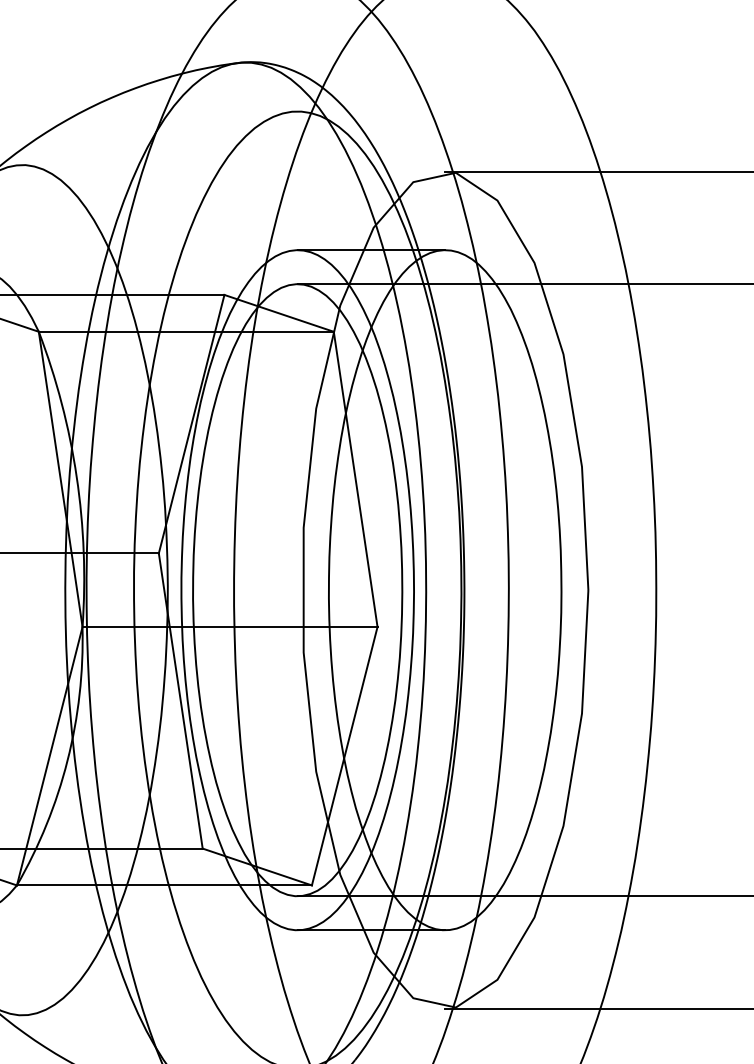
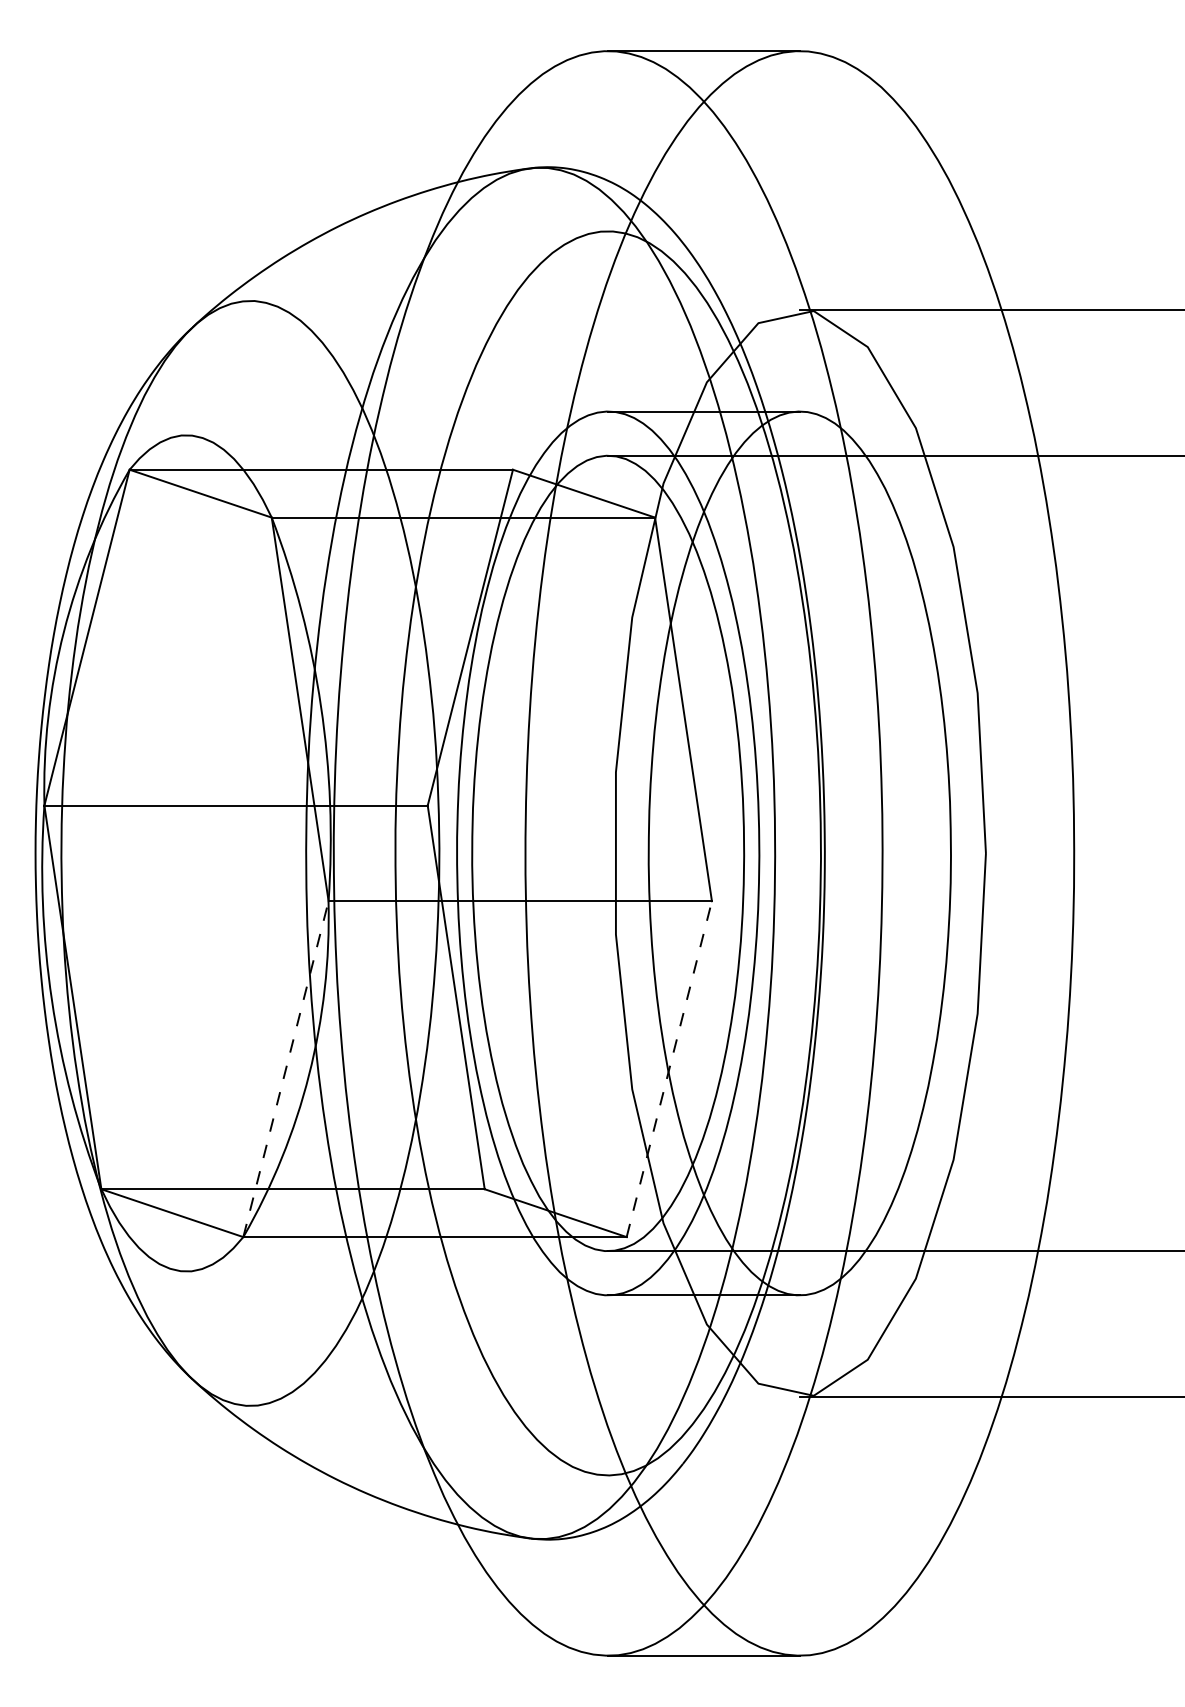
line: (50, 755) -> (286, 1068), solid -> dashed
line: (344, 755) -> (669, 1068), solid -> dashed

